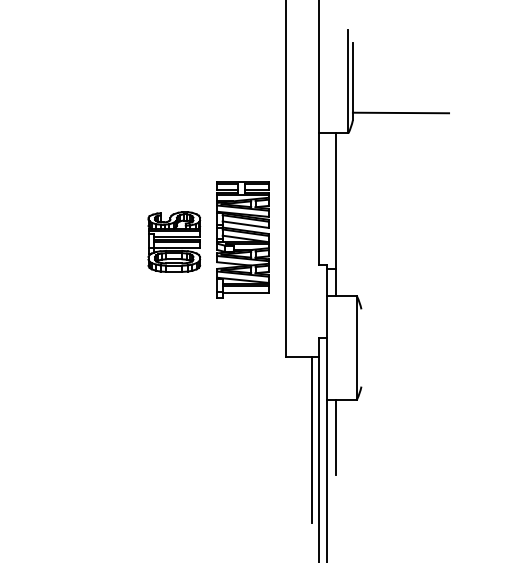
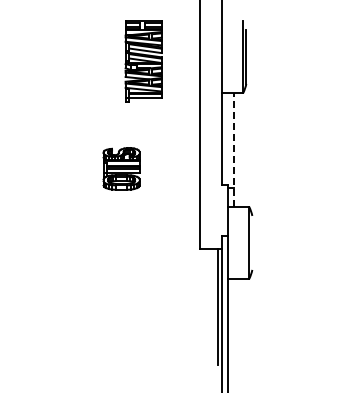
line: (400, 112) -> (279, 78), removed
line: (335, 214) -> (234, 149), solid -> dashed
part: (242, 239) -> (143, 61), moved
line: (335, 436) -> (234, 304), removed

